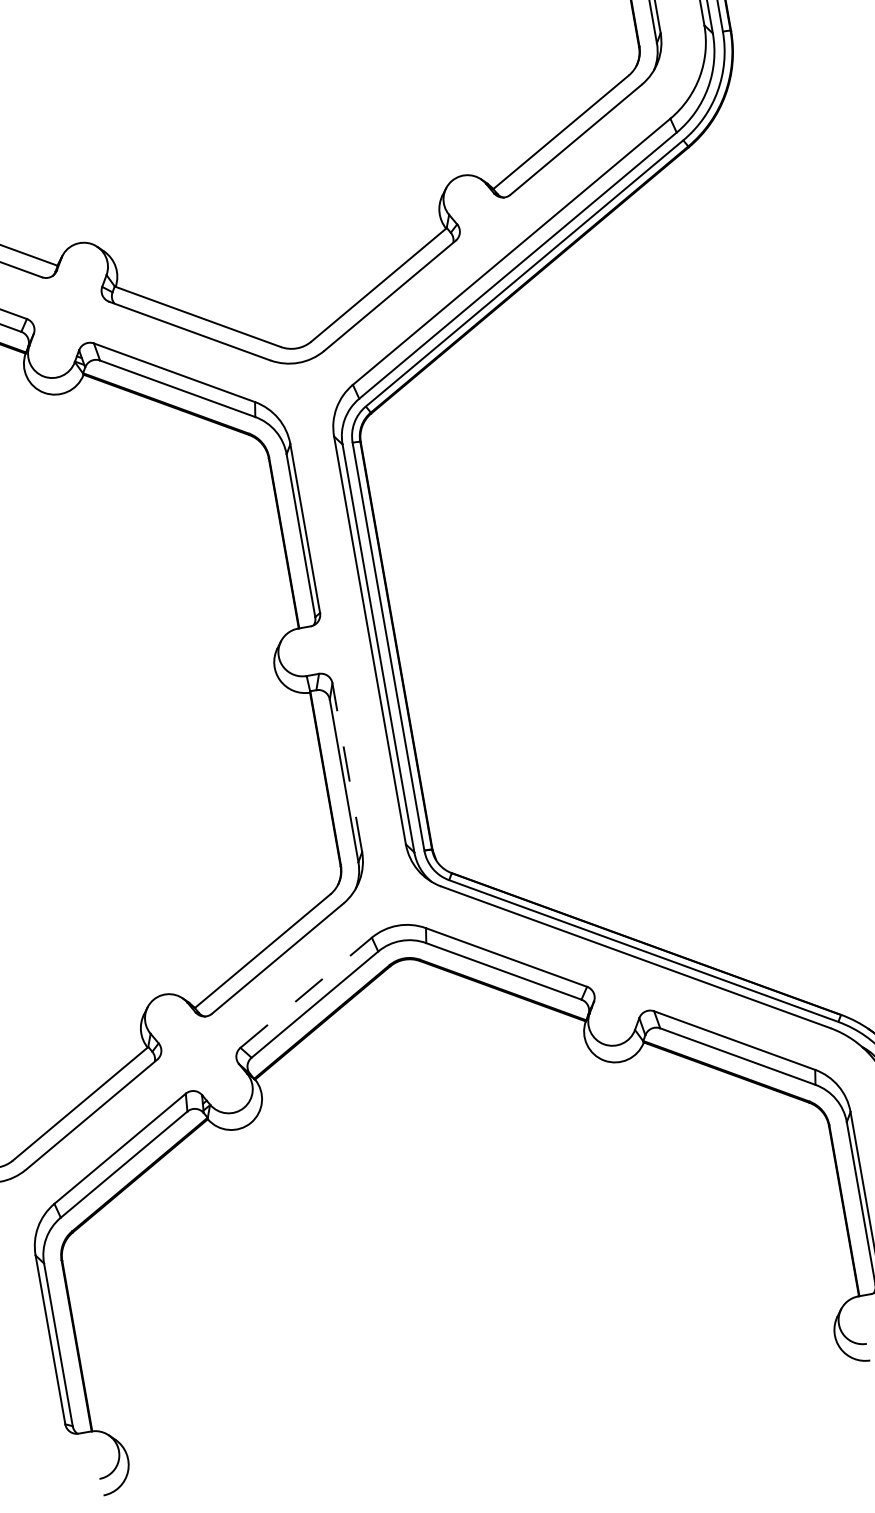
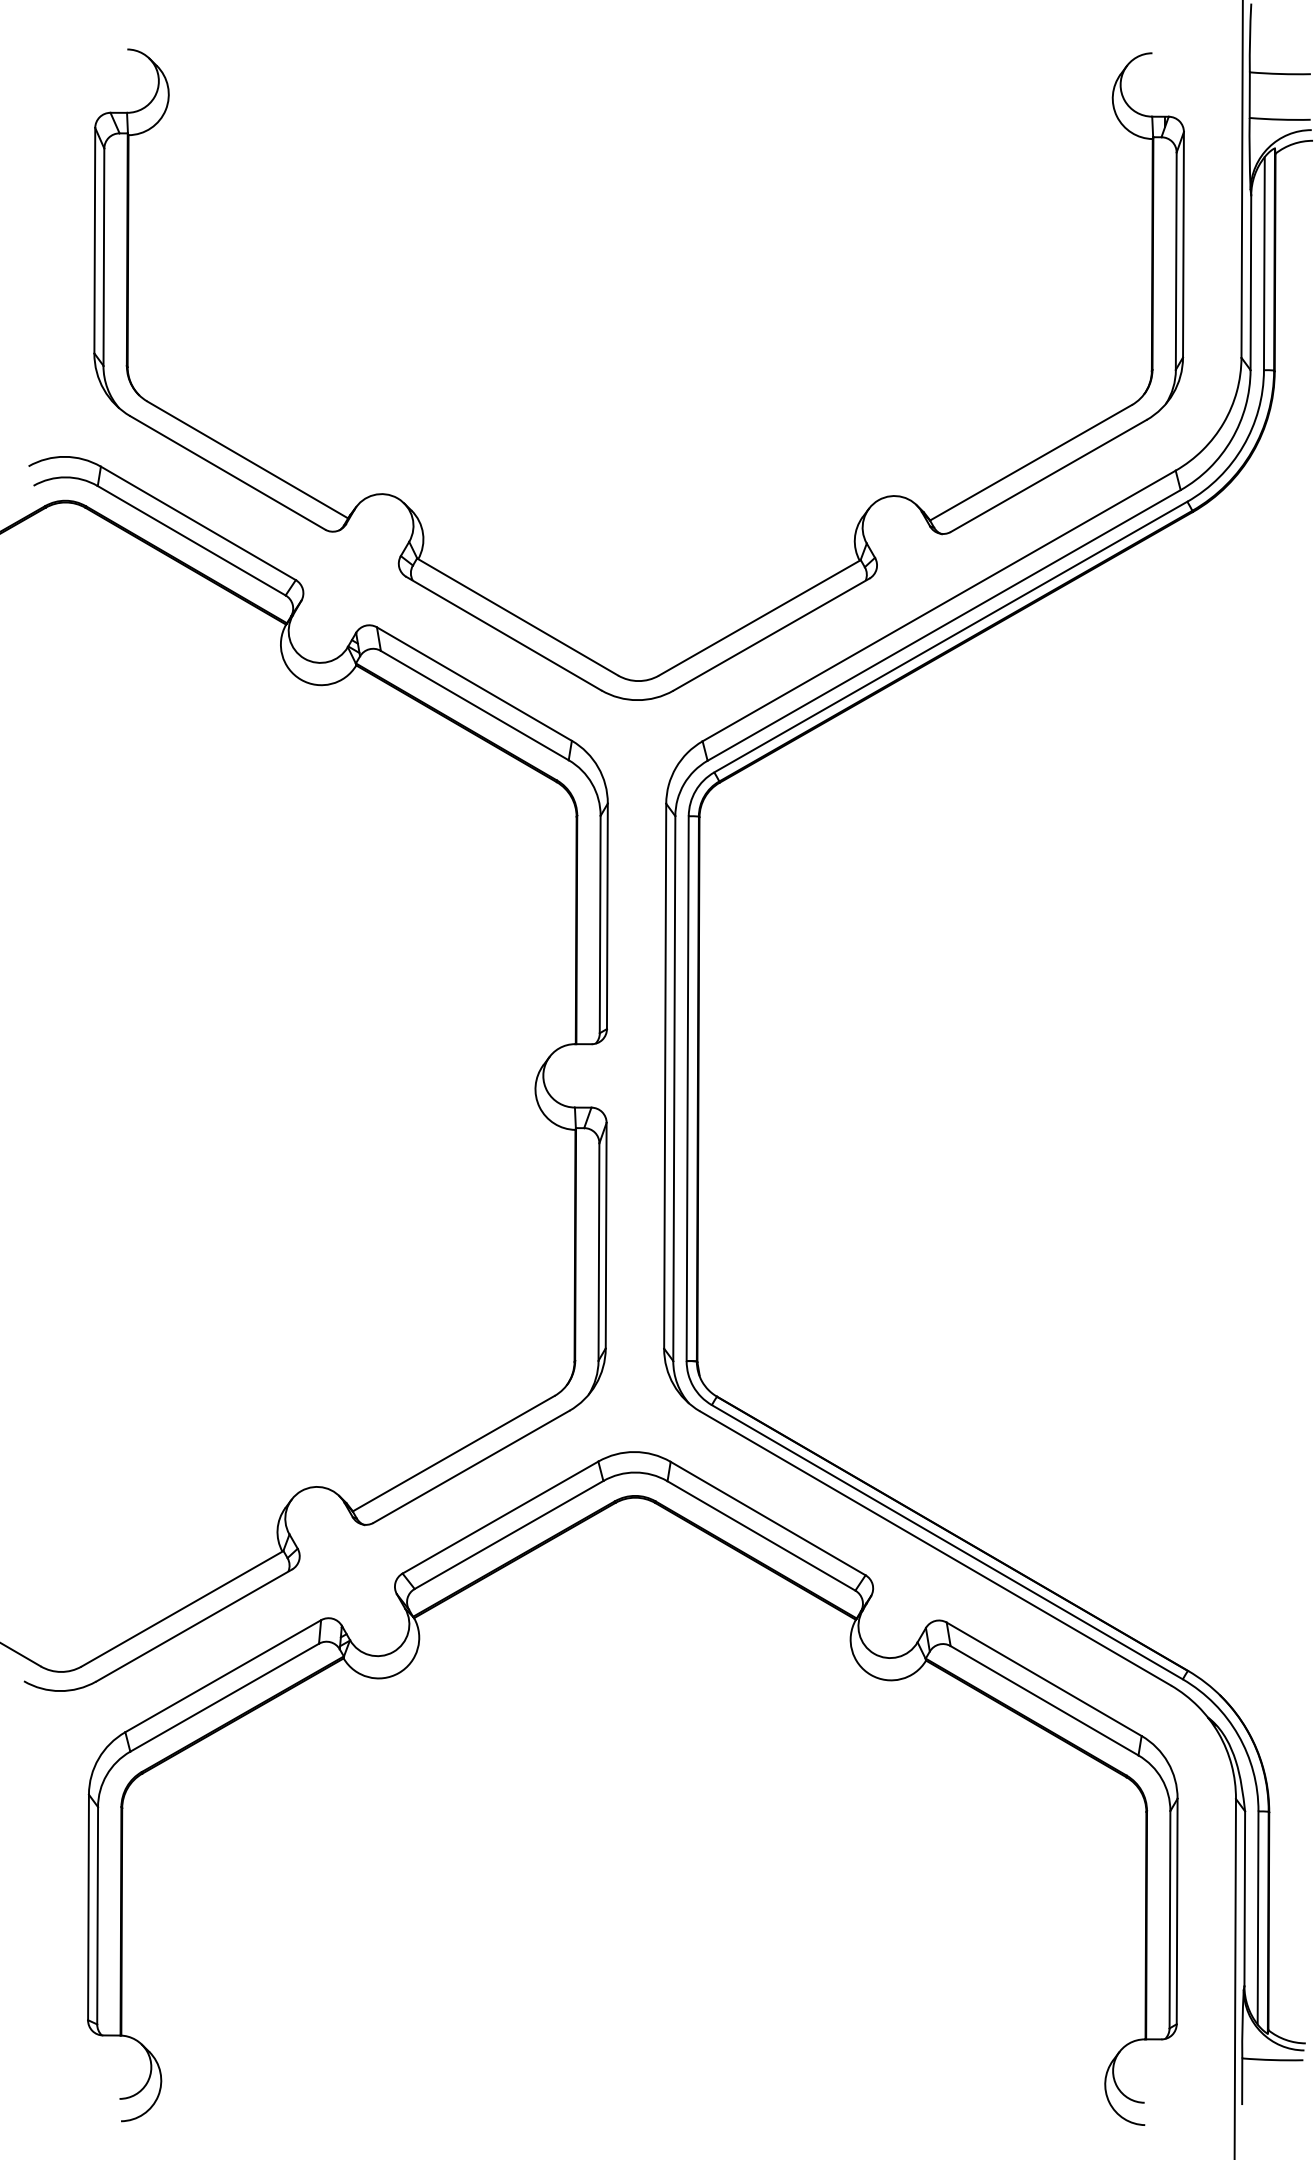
line: (347, 767) -> (606, 1235), dashed -> solid
line: (306, 992) -> (500, 1517), dashed -> solid

